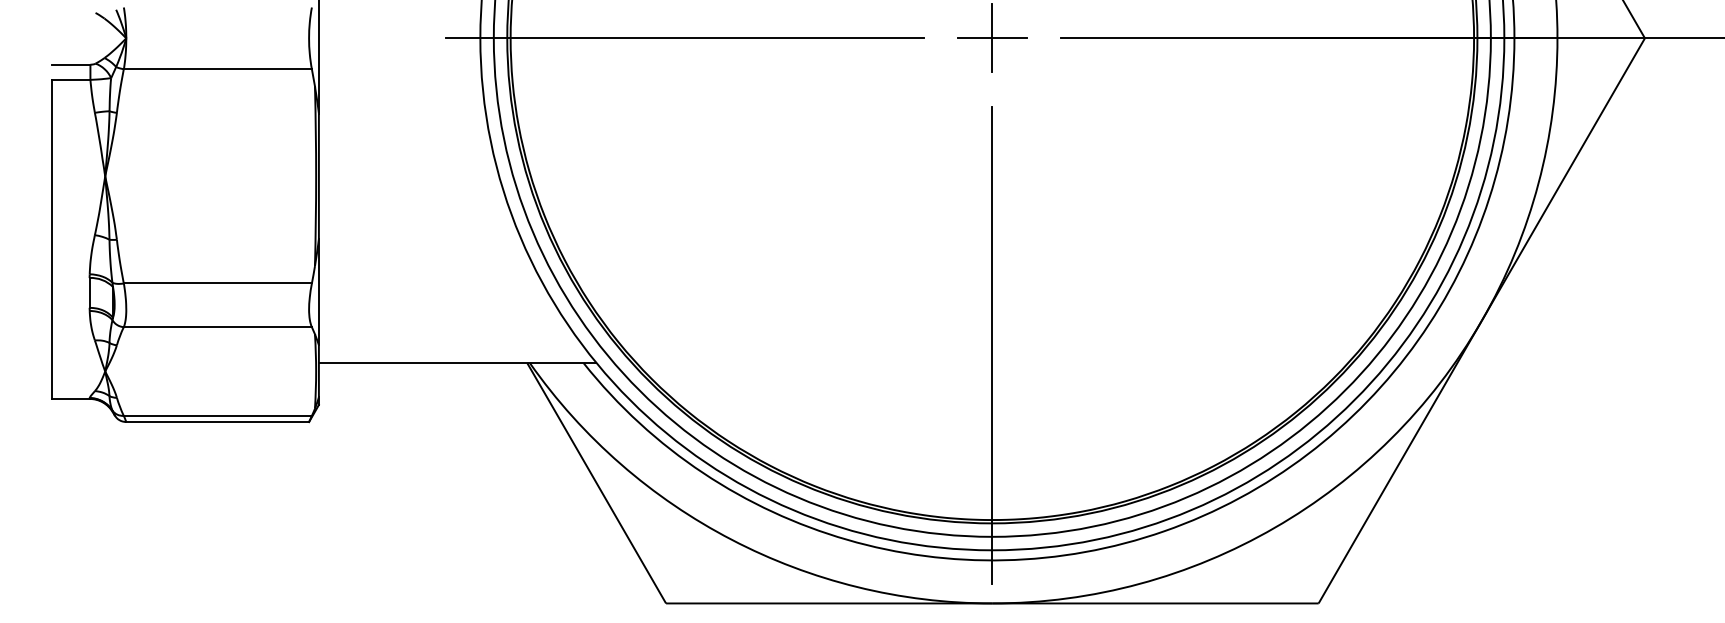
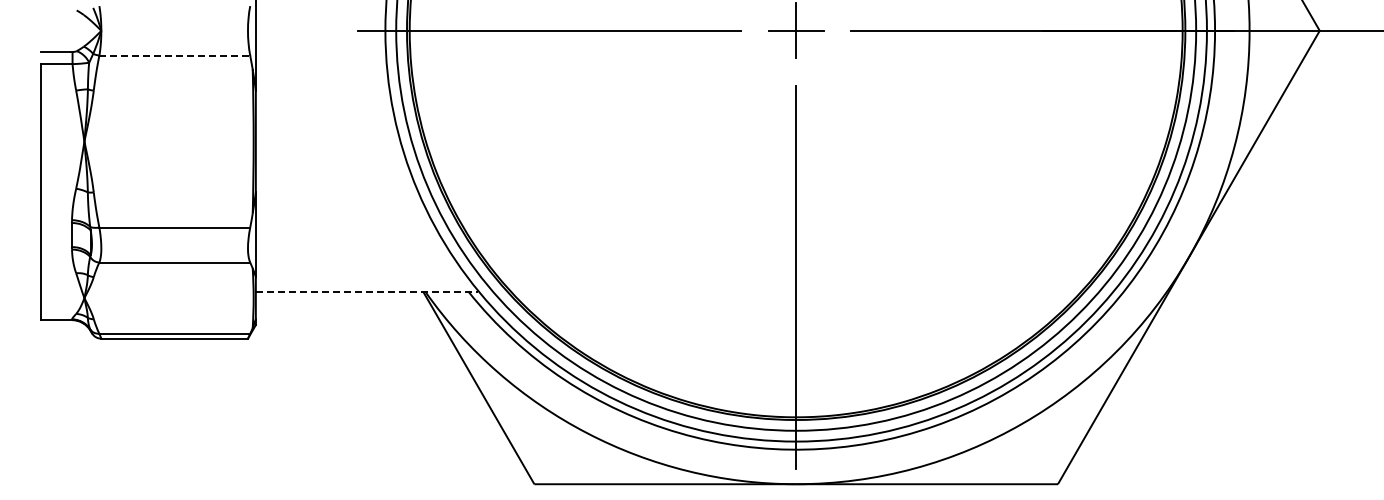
line: (218, 69) -> (175, 55), solid -> dashed
line: (458, 363) -> (367, 291), solid -> dashed

